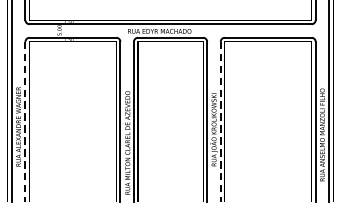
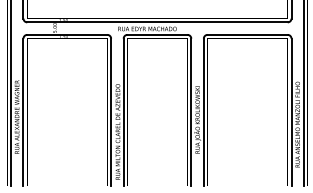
line: (25, 121) -> (23, 112), dashed -> solid
line: (220, 121) -> (203, 112), dashed -> solid

